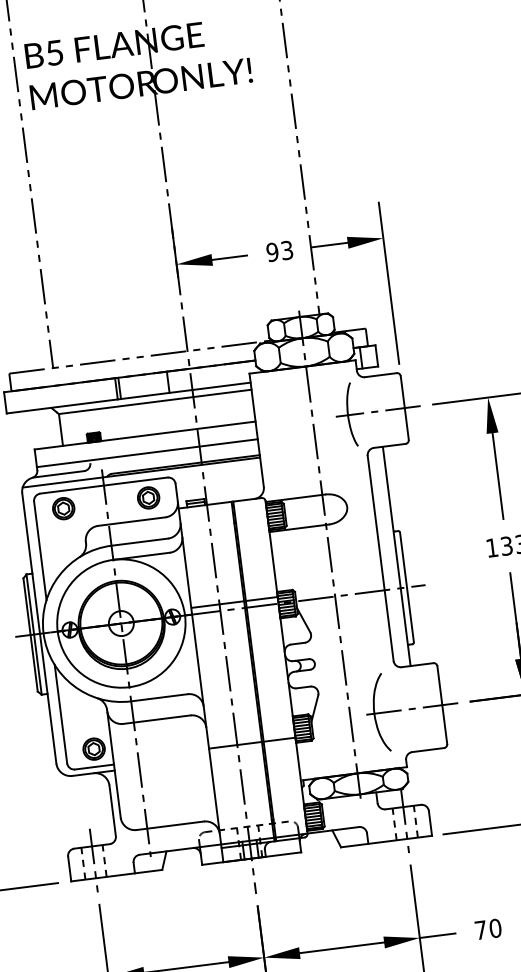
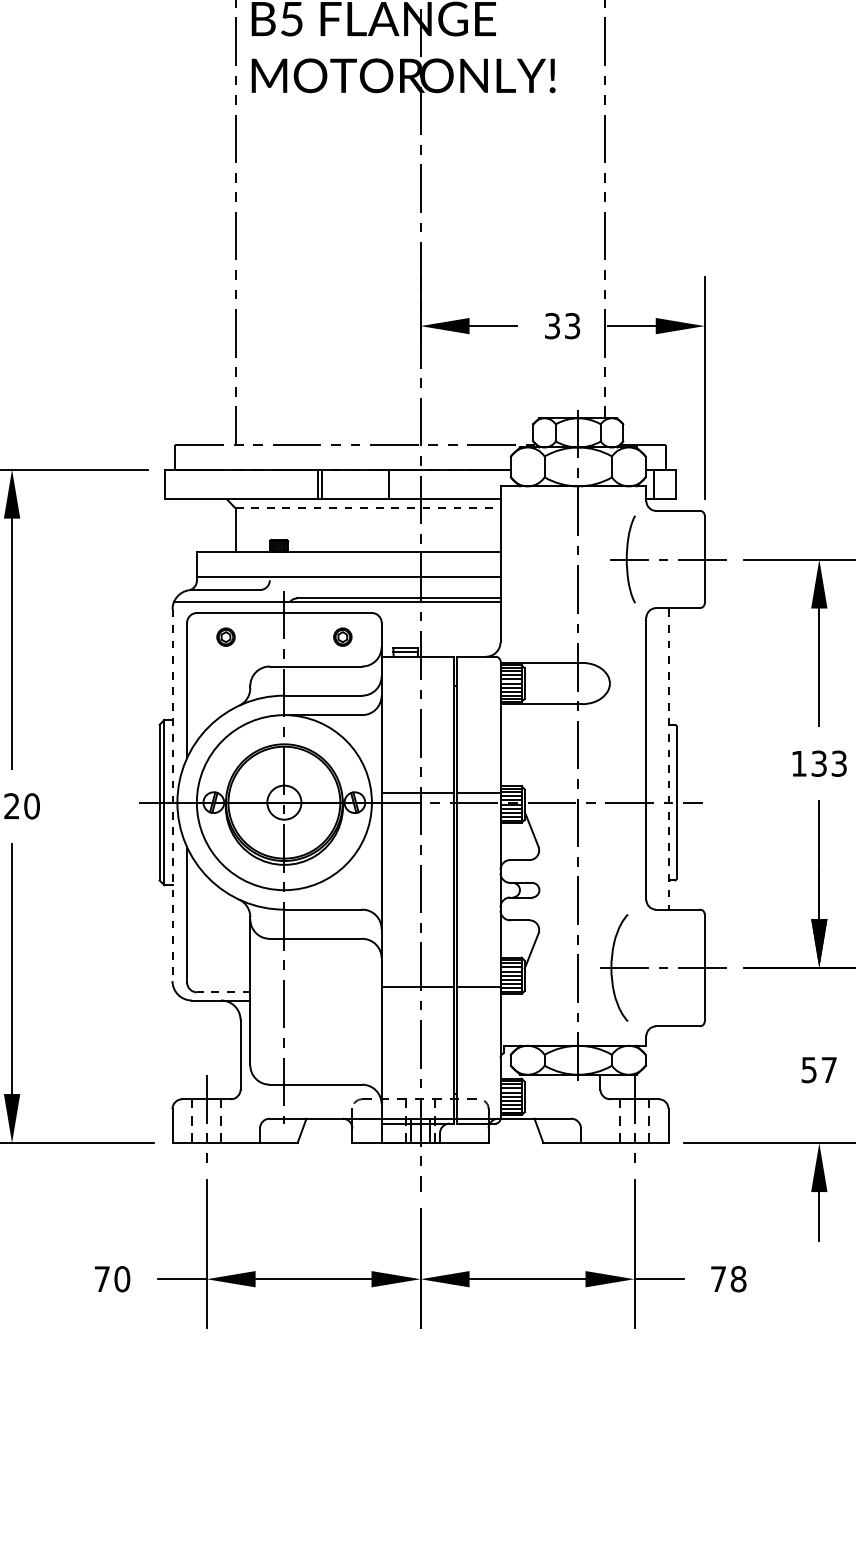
text: (272, 252) -> (552, 326), 93 -> 33
line: (155, 401) -> (368, 508), solid -> dashed
part: (148, 497) -> (342, 636), size x0.6
part: (63, 508) -> (225, 636), size x0.6
line: (396, 557) -> (668, 760), solid -> dashed
line: (39, 628) -> (172, 795), solid -> dashed
part: (93, 748) -> (225, 967), removed
line: (94, 767) -> (223, 992), solid -> dashed
text: (495, 928) -> (738, 1279), 70 -> 78

